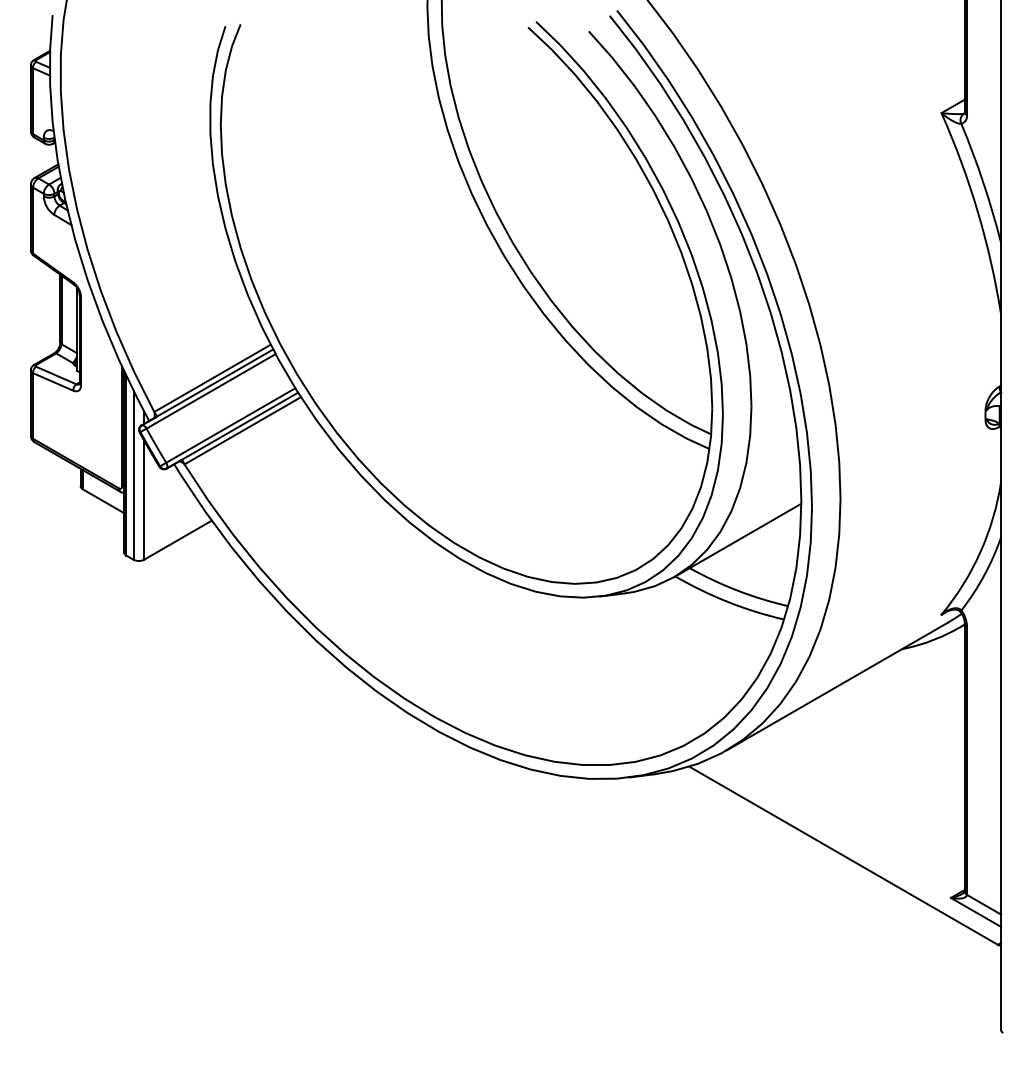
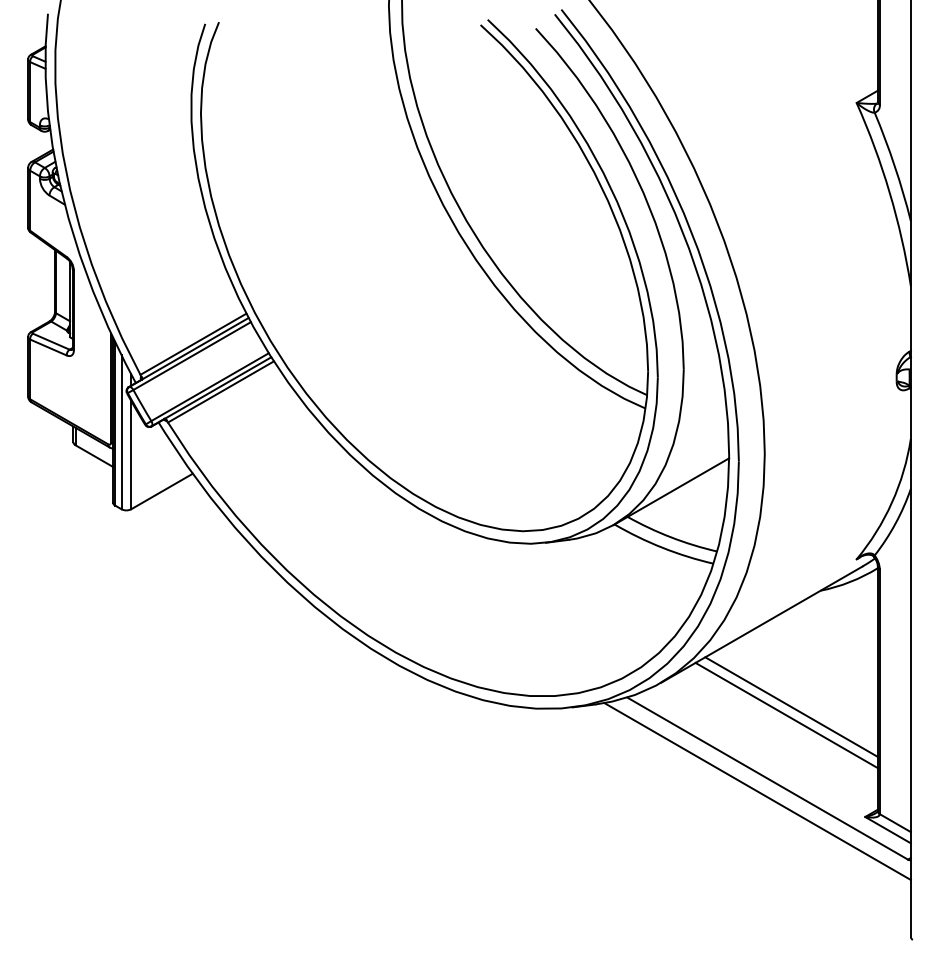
line: (869, 776) -> (791, 706), added
line: (864, 786) -> (786, 715), added
line: (832, 869) -> (757, 791), added

